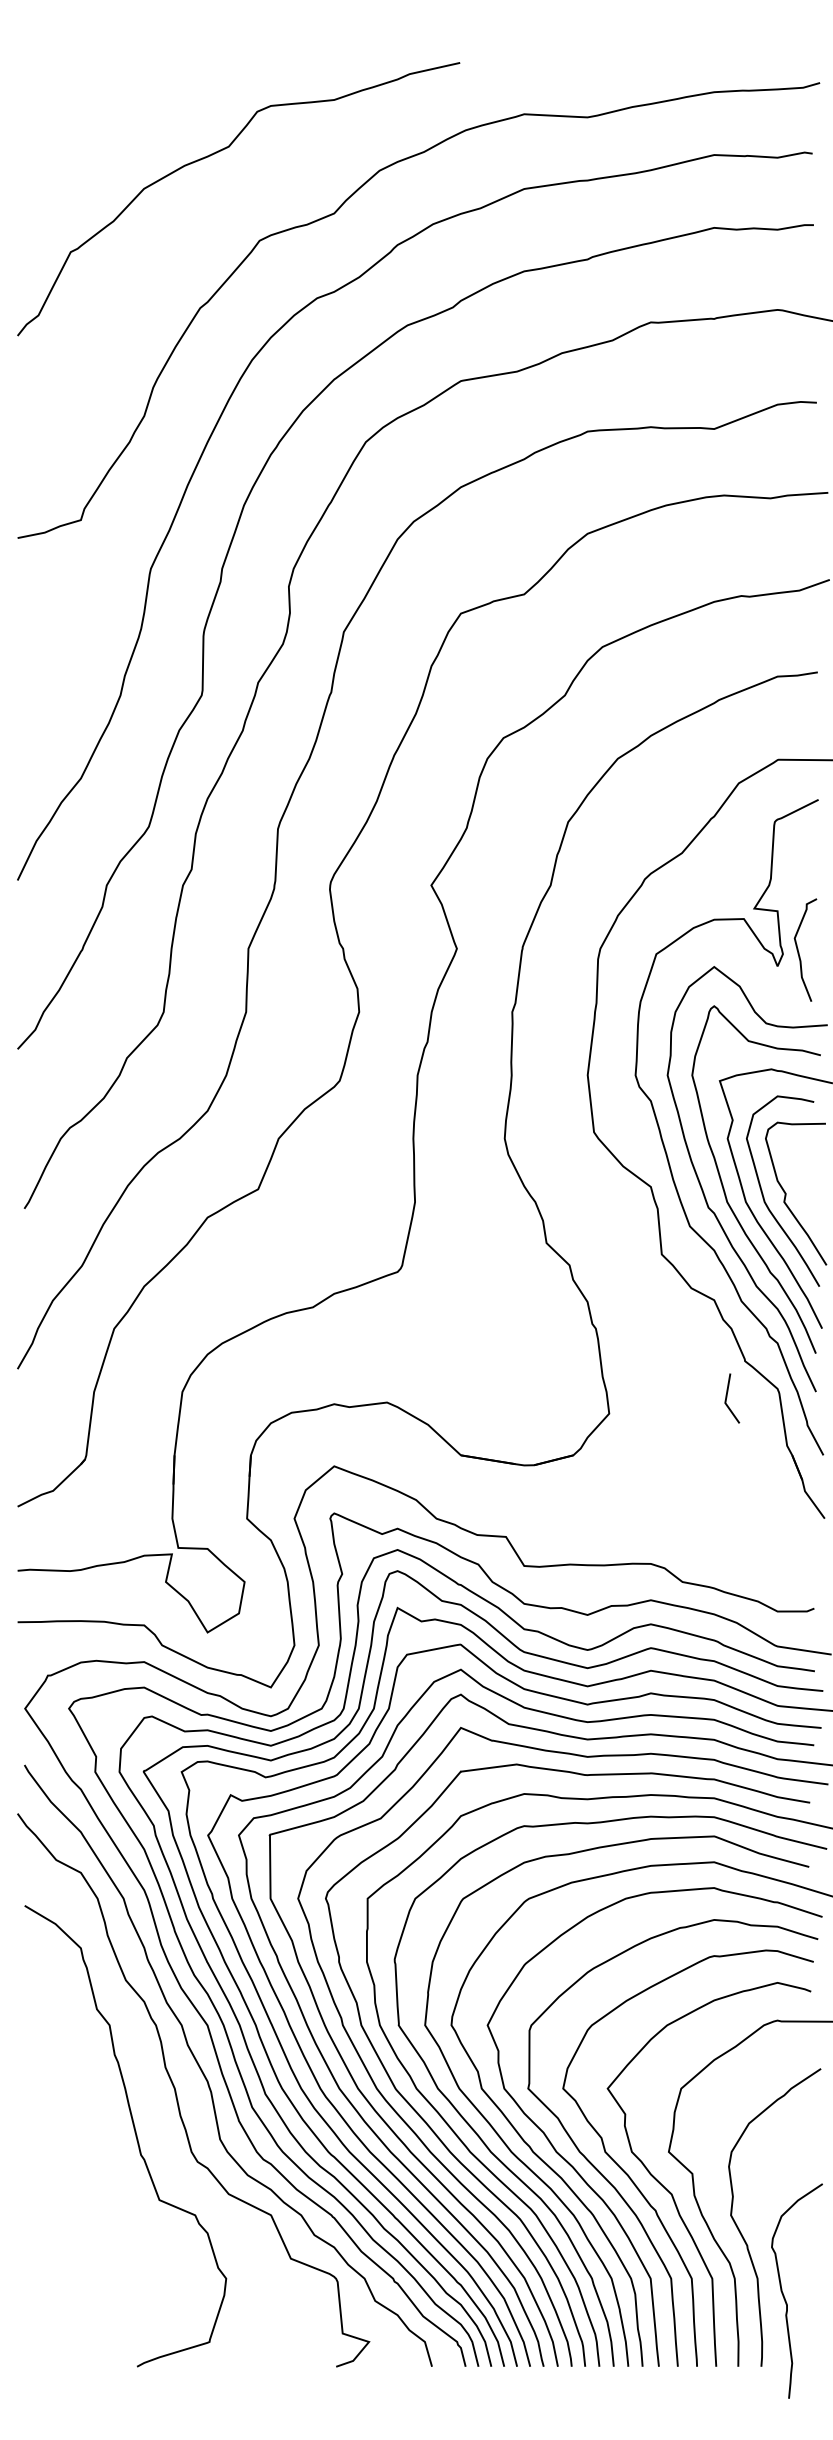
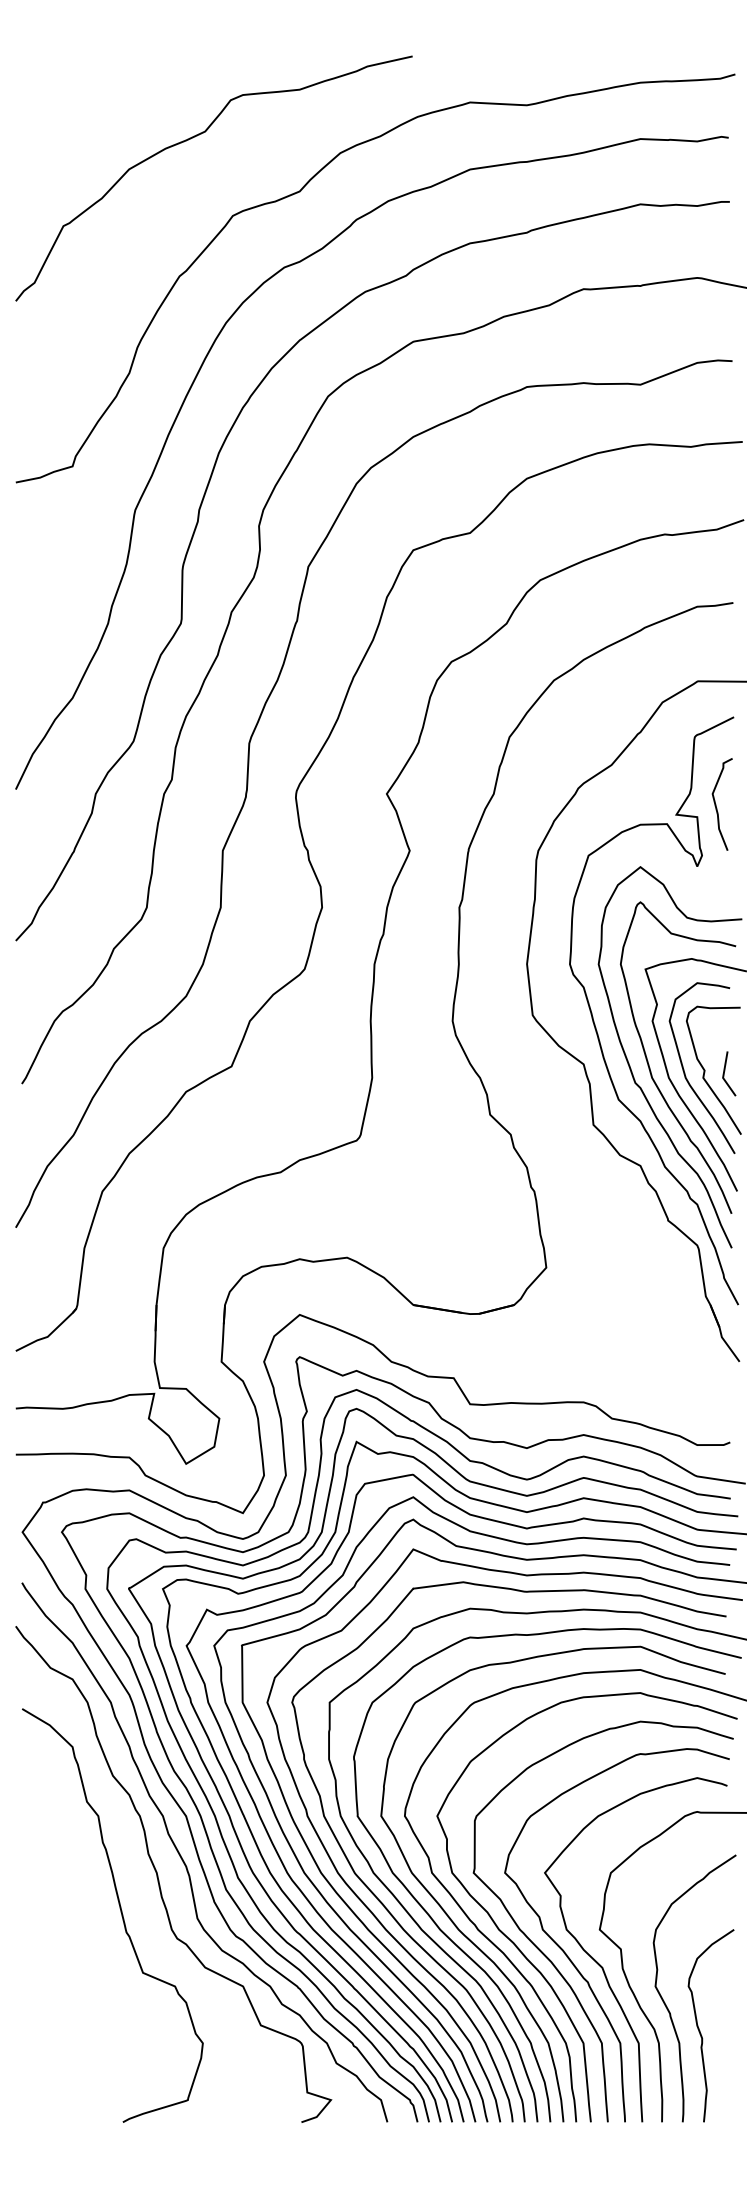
curve: (799, 952) -> (716, 806), moved
line: (727, 1397) -> (725, 1072), moved
curve: (784, 2295) -> (699, 2029), moved

